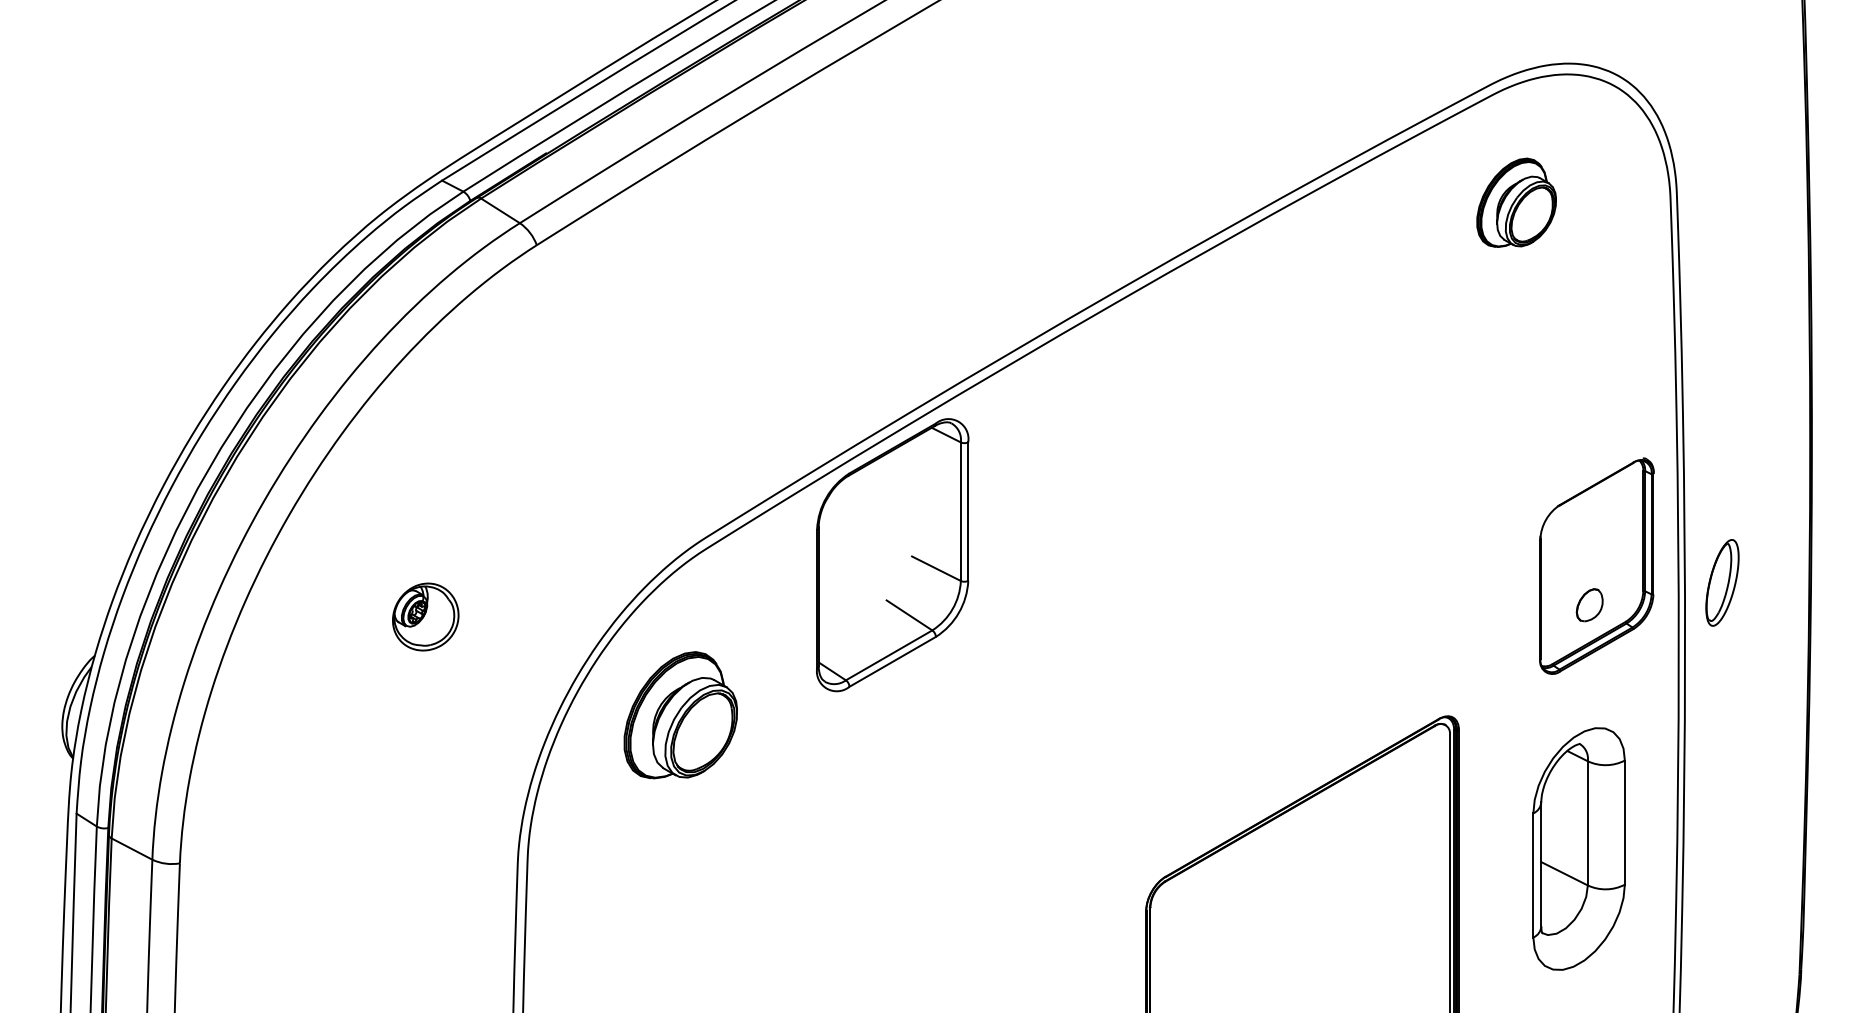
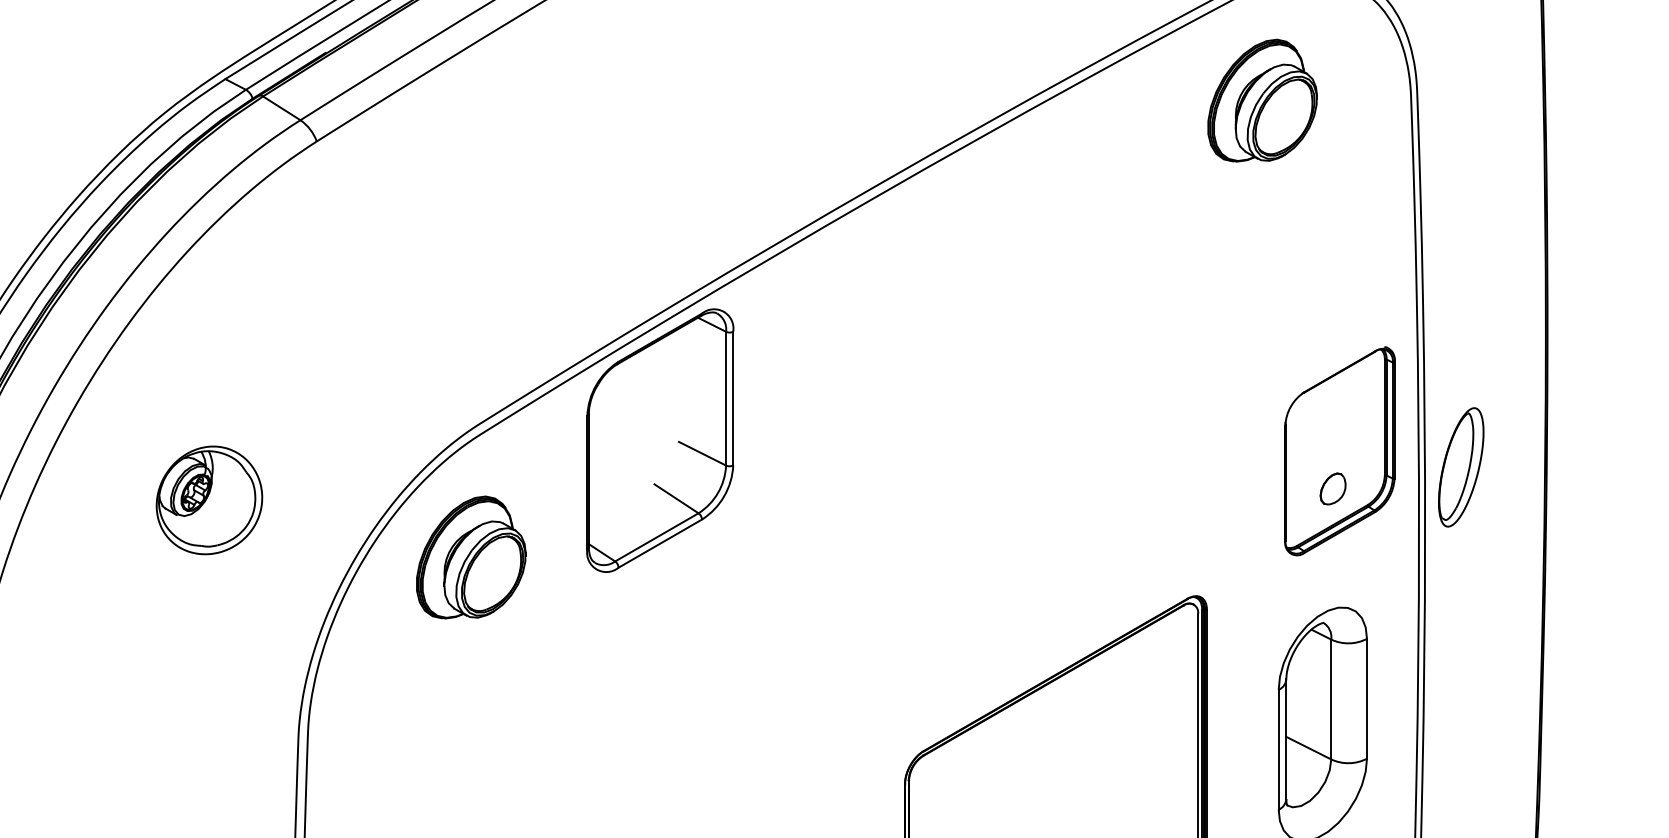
part: (1516, 202) -> (1262, 100), size x1.43
part: (1722, 582) -> (1461, 467), size x1.43
part: (425, 616) -> (209, 499), size x1.67
part: (680, 715) -> (470, 557), moved

